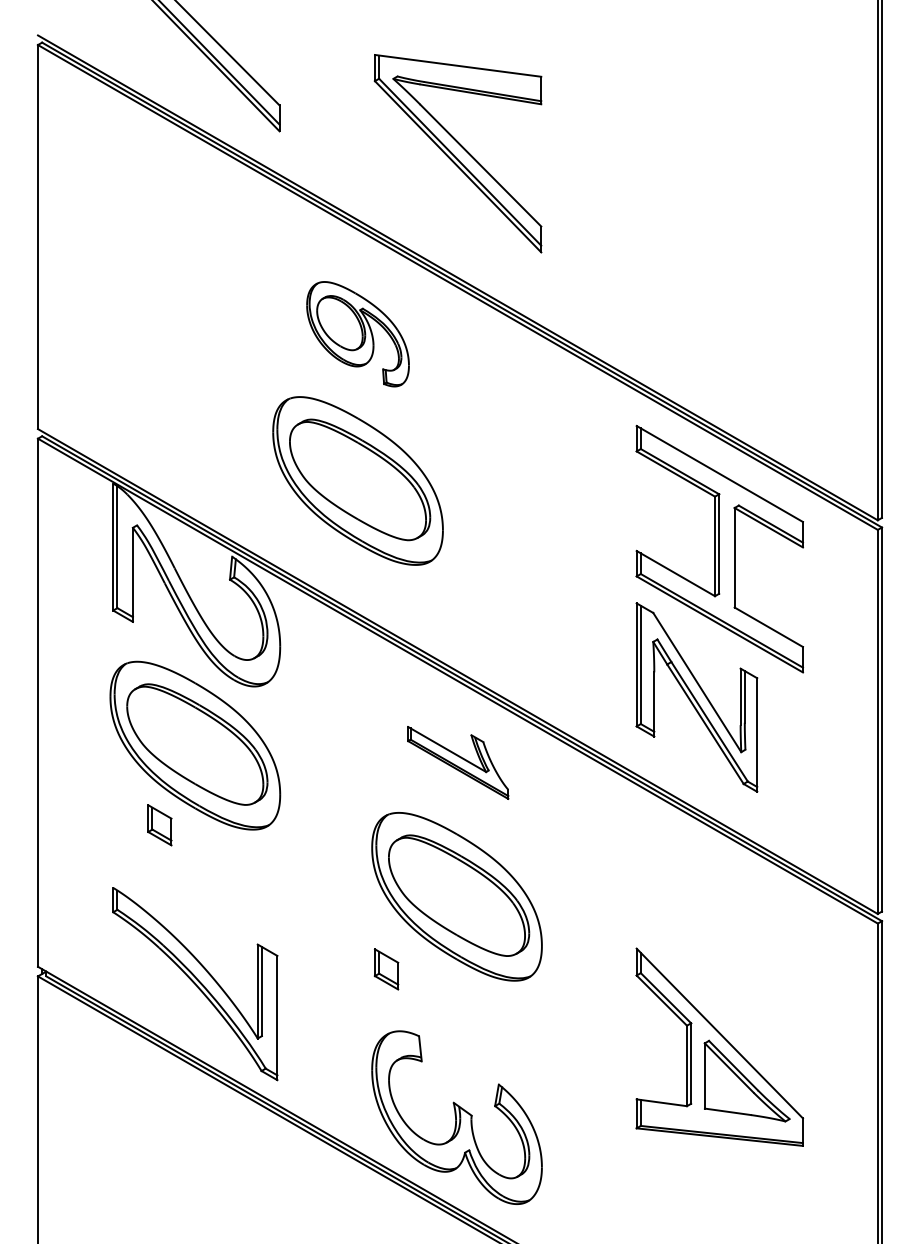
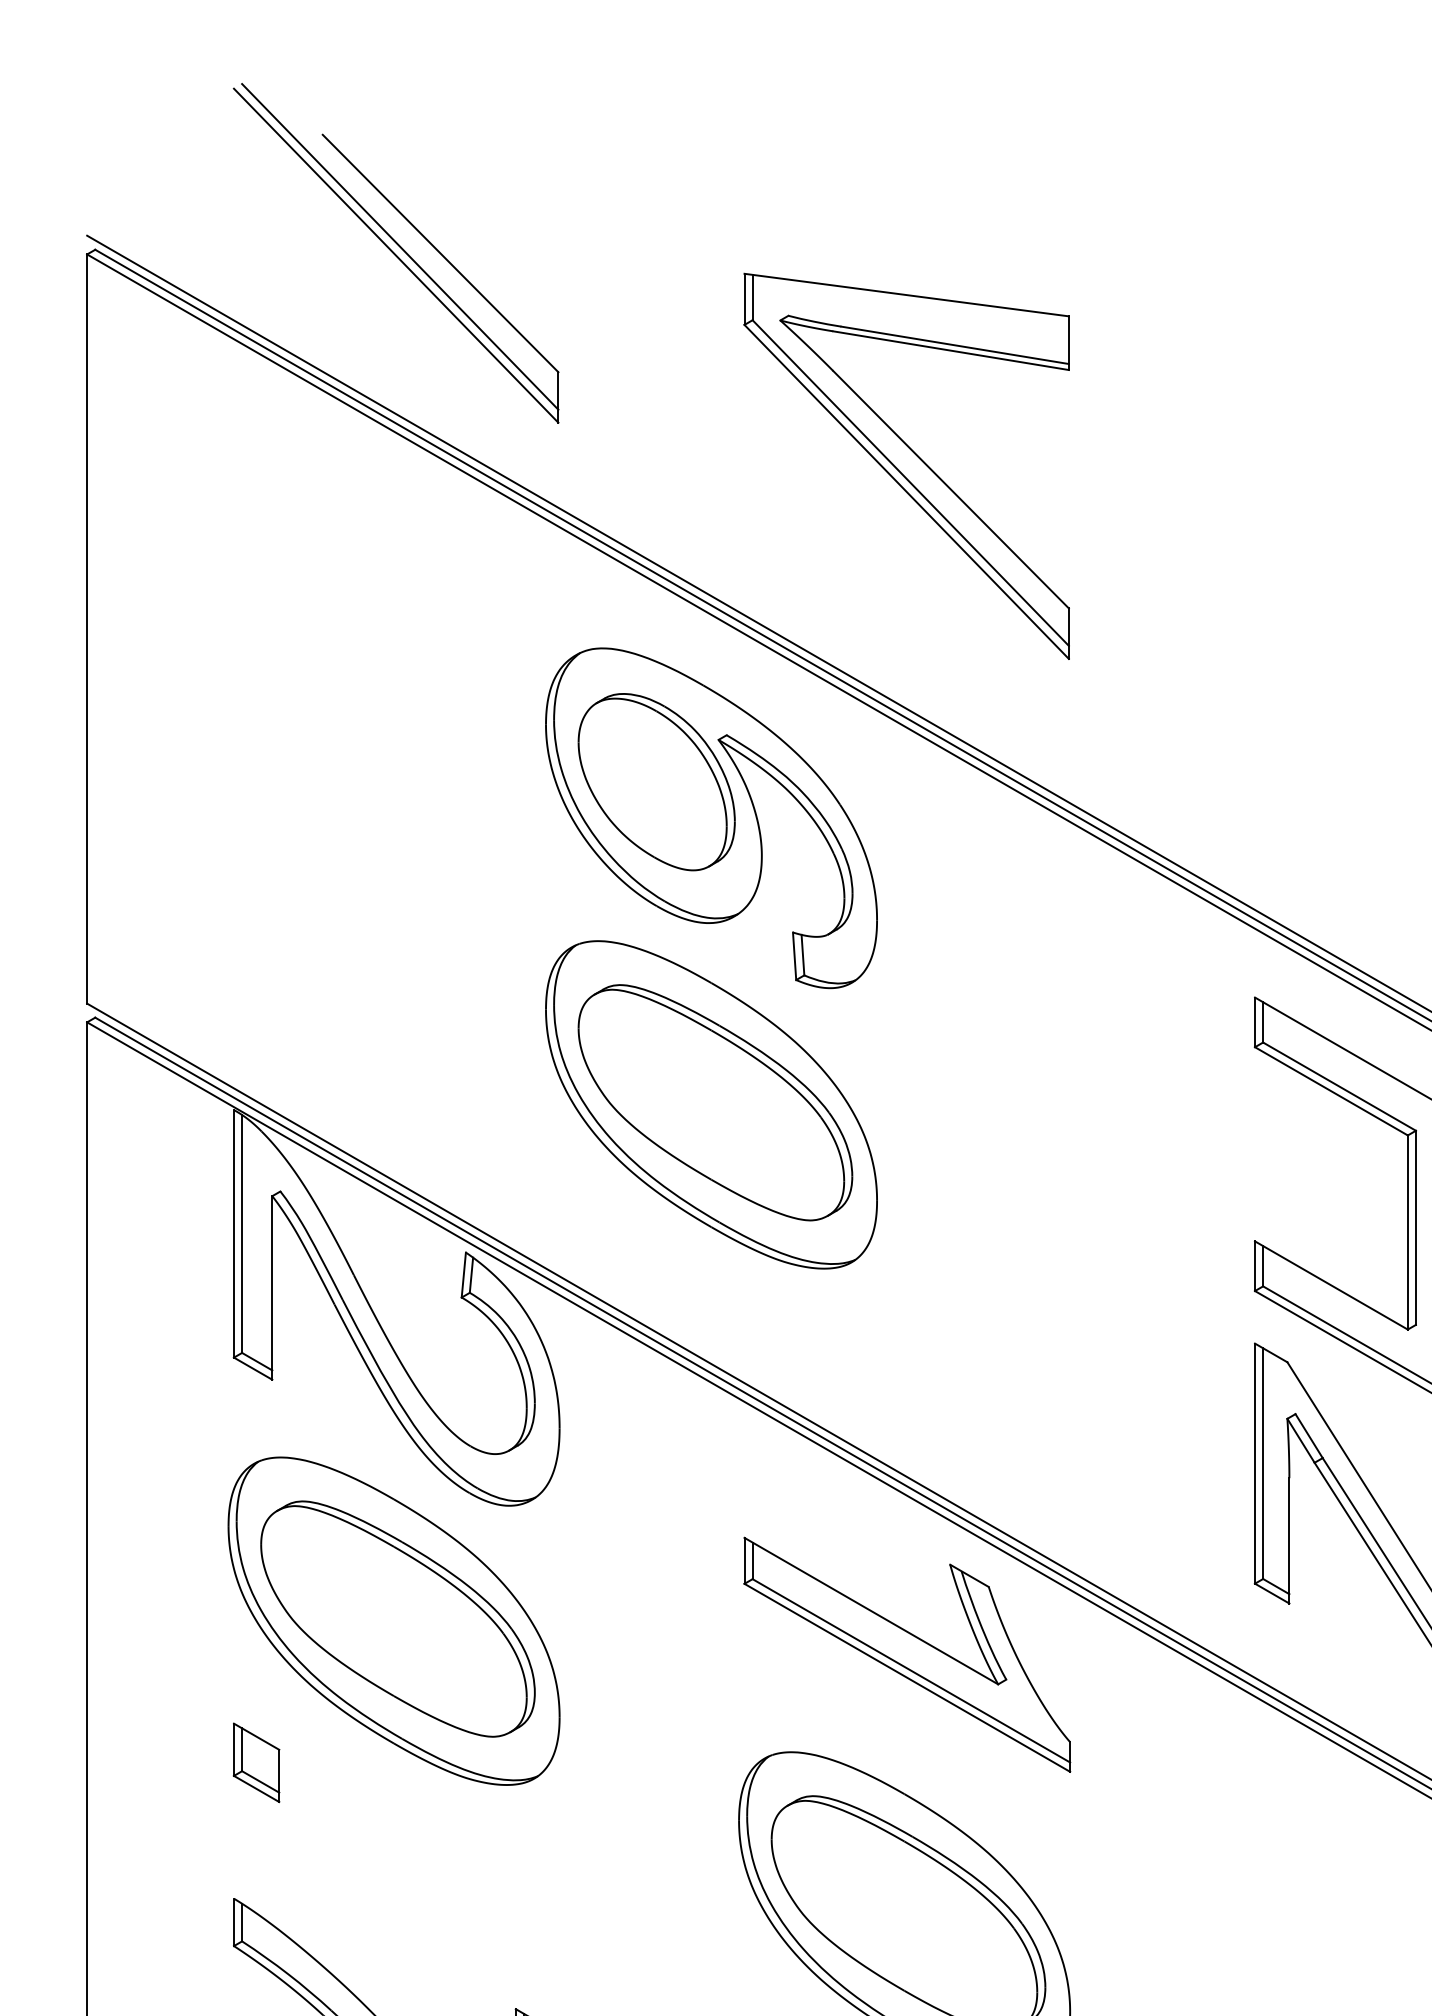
part: (357, 334) -> (710, 819), size x1.67
part: (457, 762) -> (905, 1653), size x1.67
part: (159, 825) -> (255, 1763), moved

